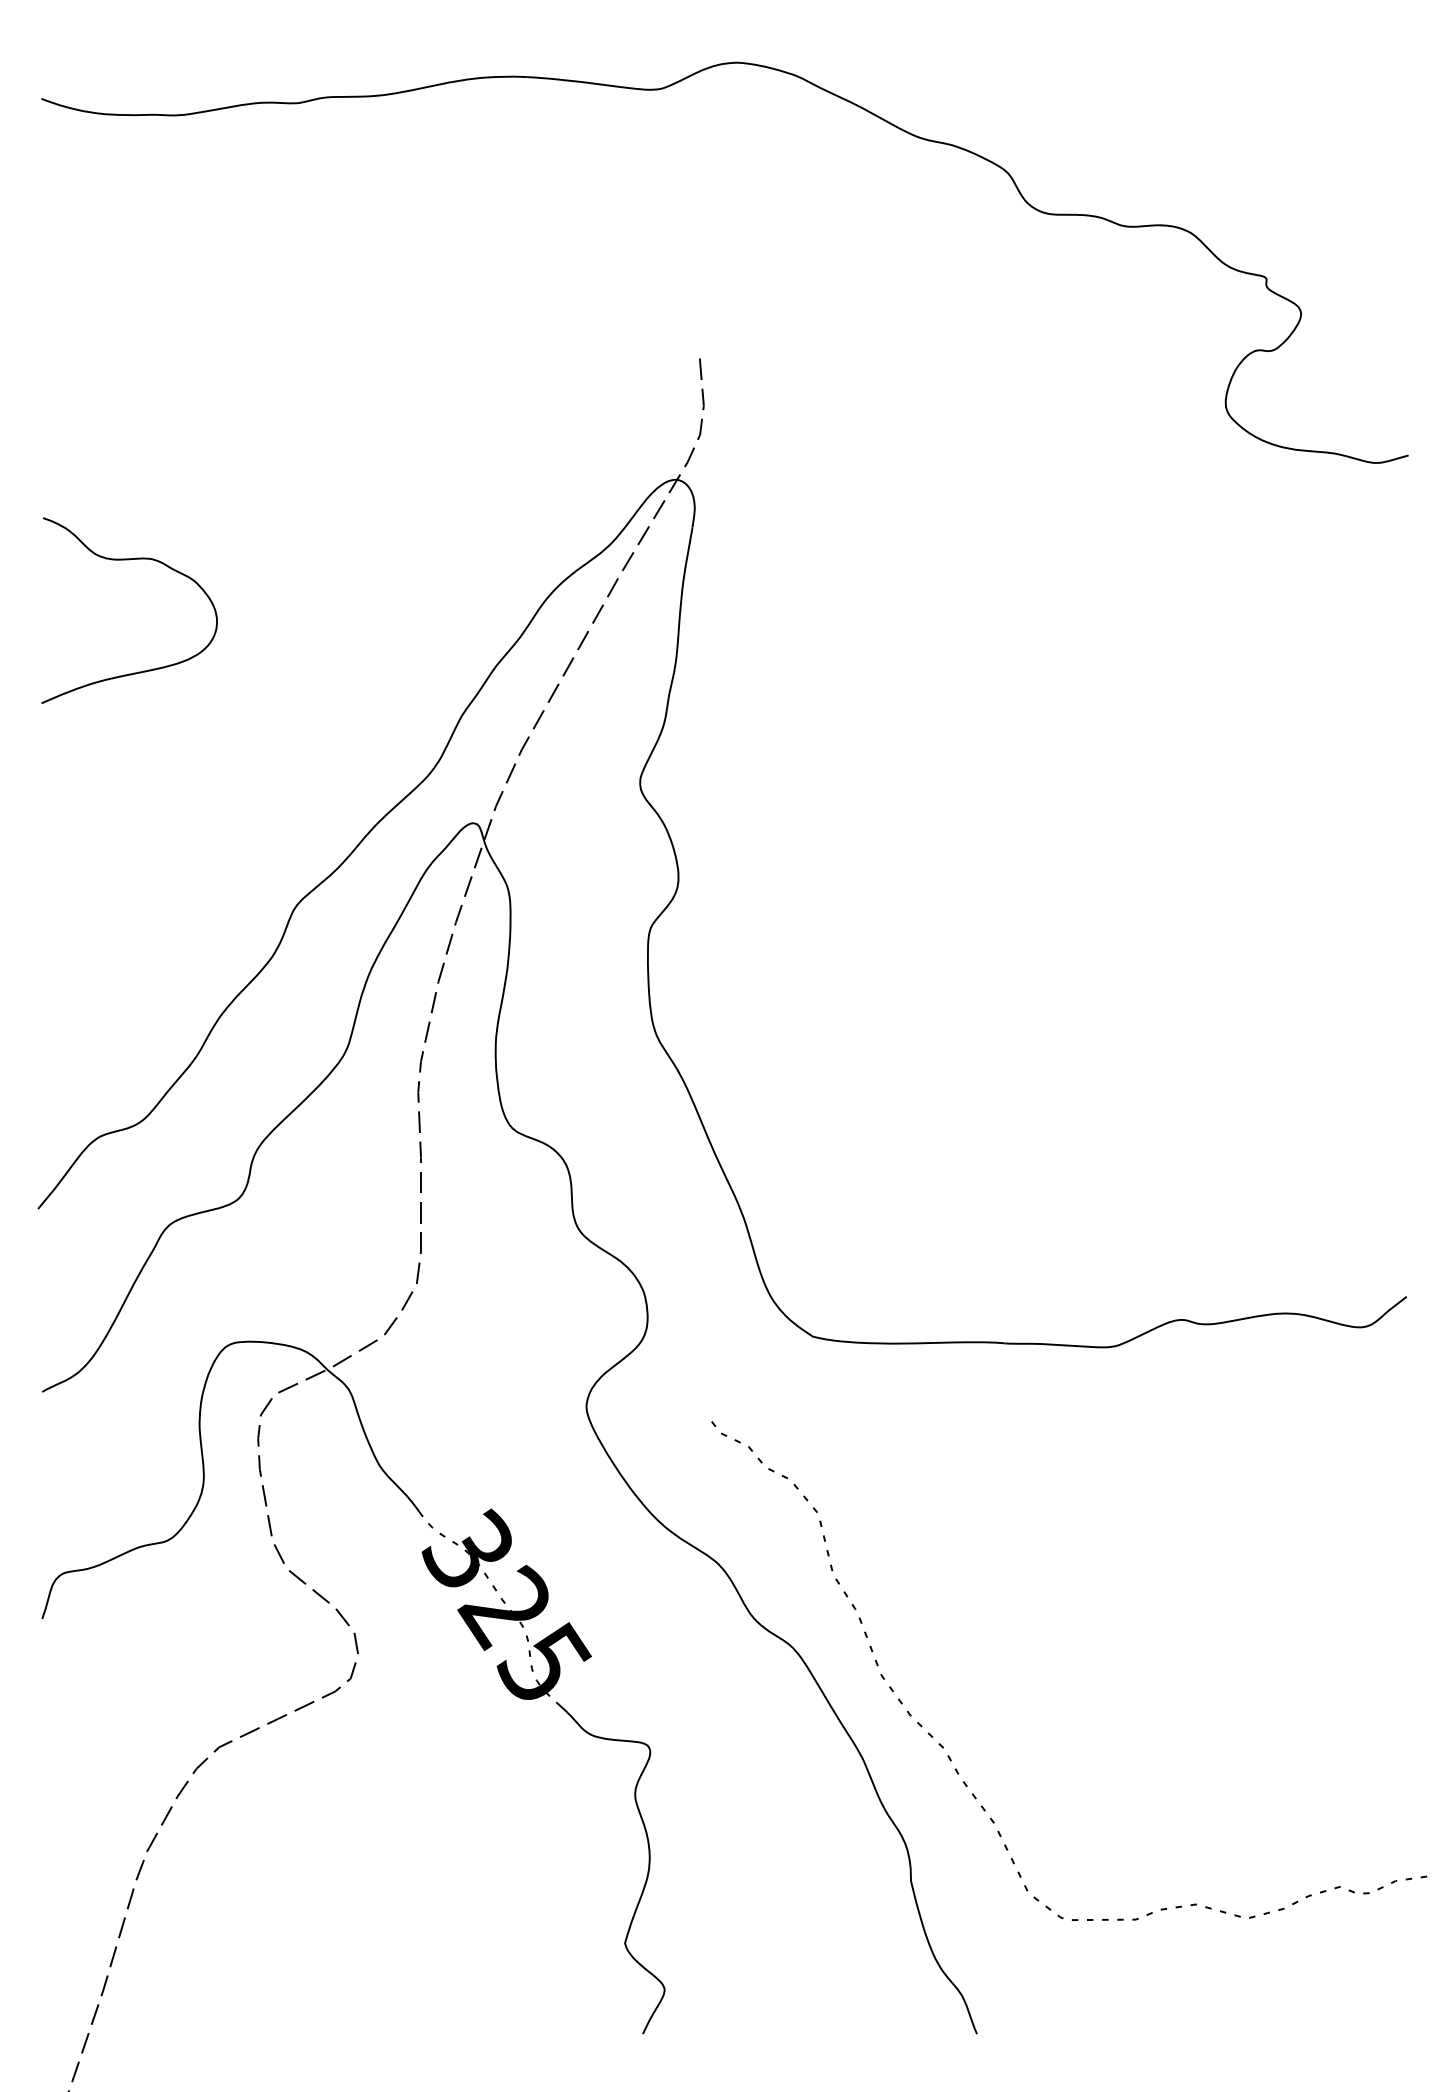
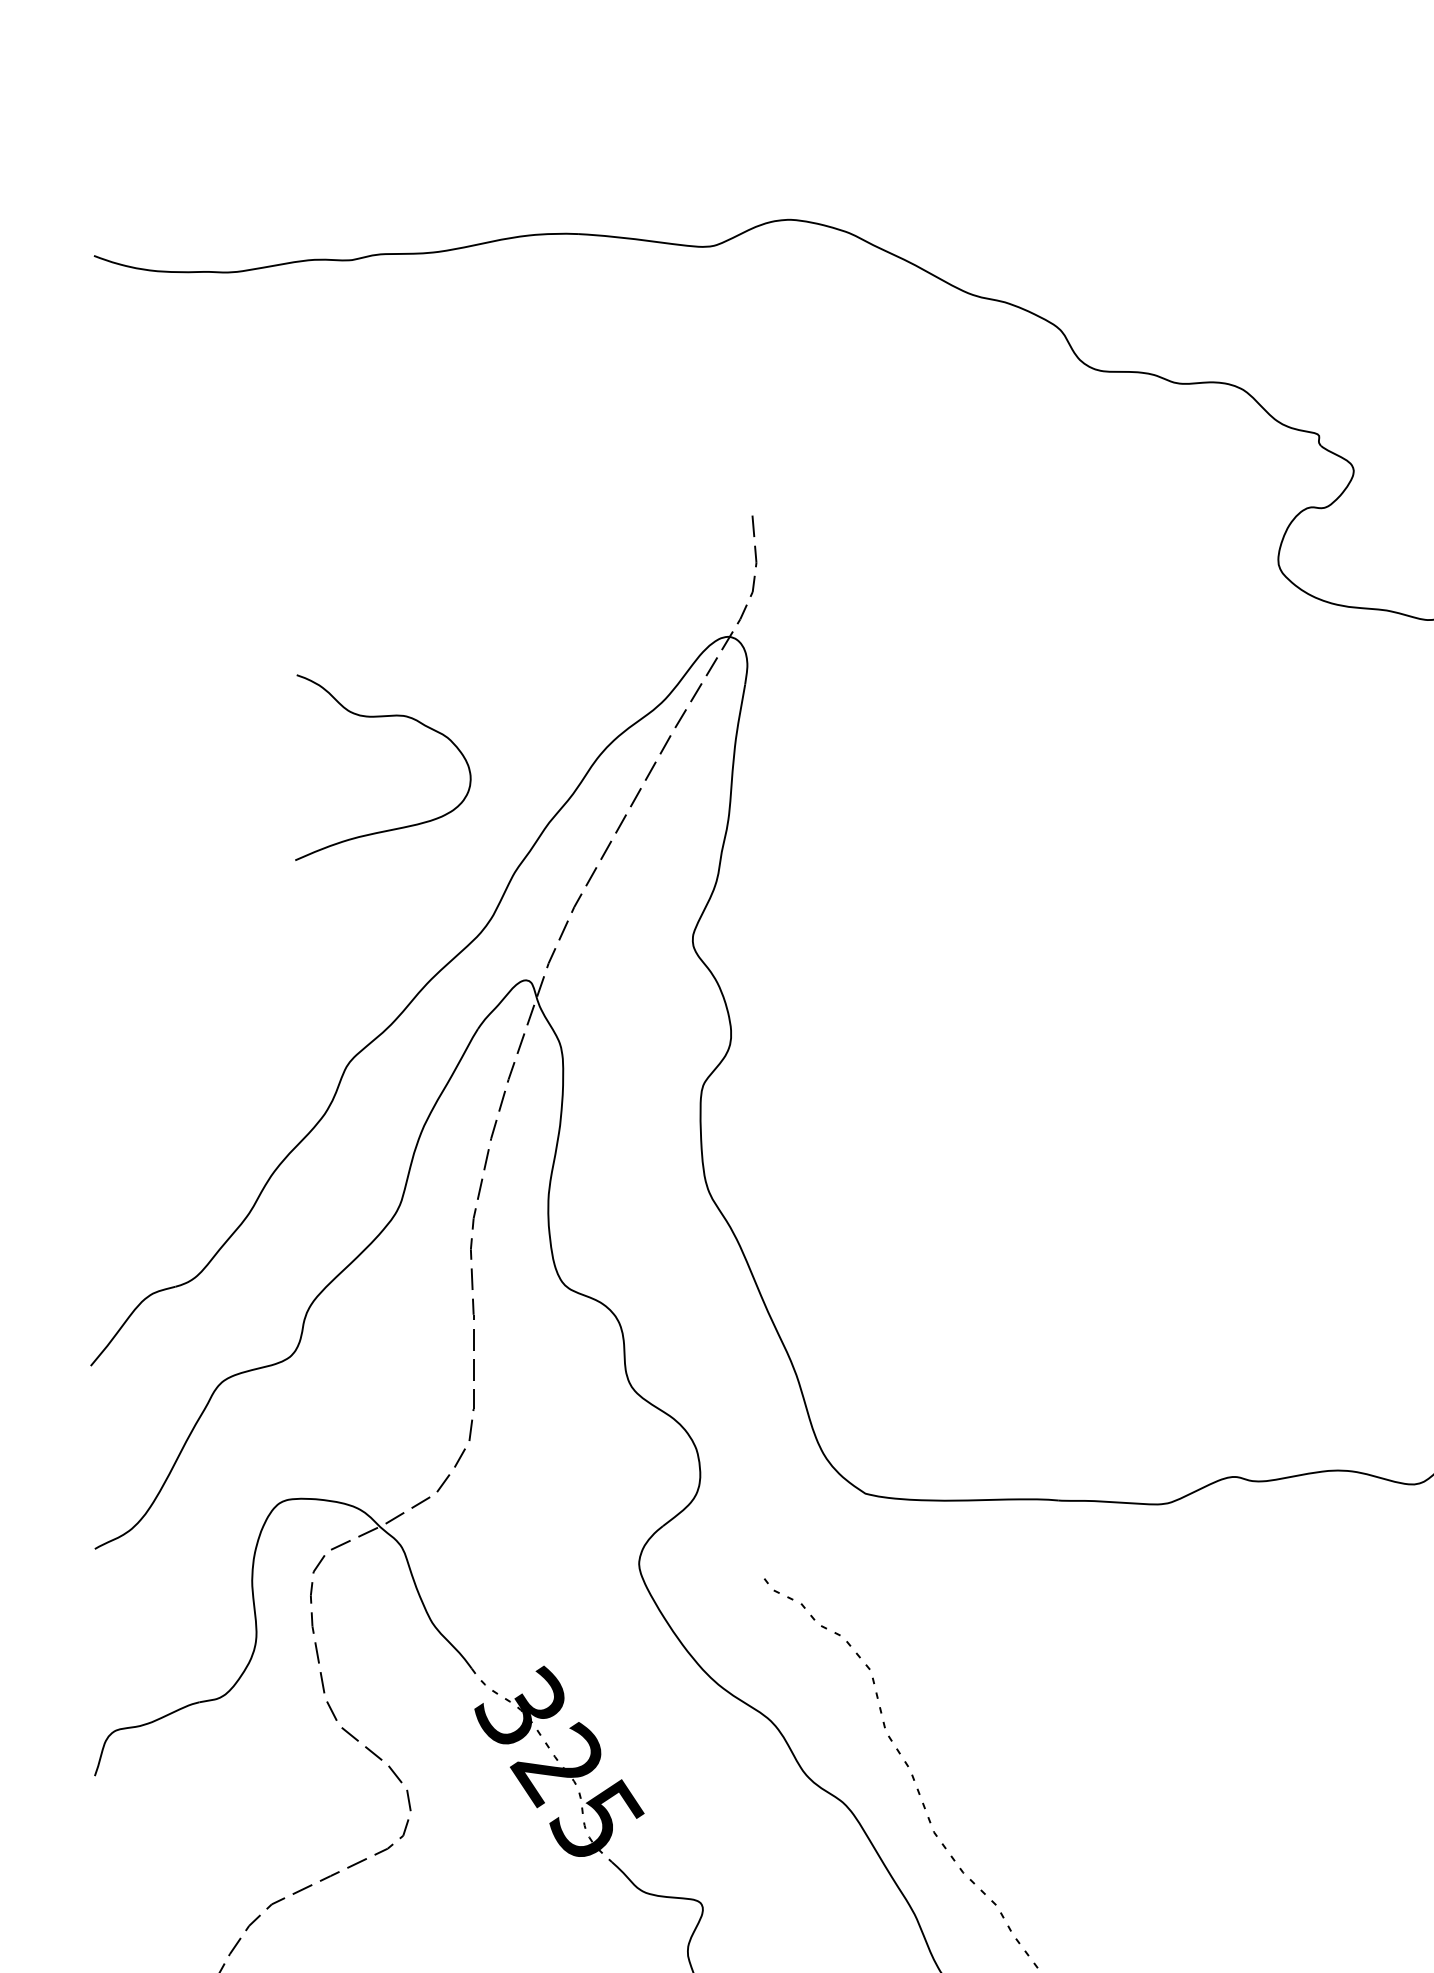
curve: (129, 560) -> (383, 717), moved

